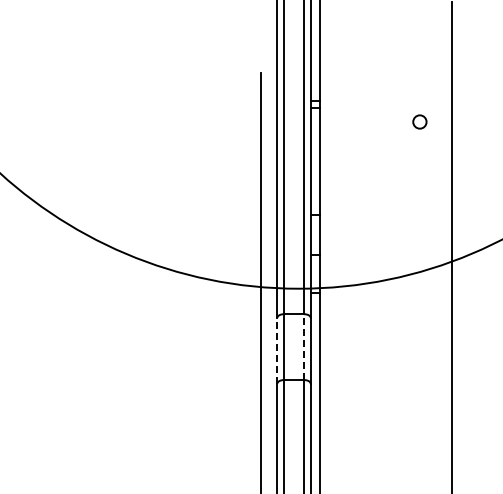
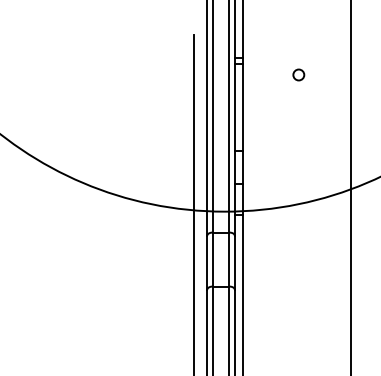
circle: (419, 121) -> (298, 74), moved
line: (304, 347) -> (229, 259), dashed -> solid
line: (277, 350) -> (207, 262), dashed -> solid

